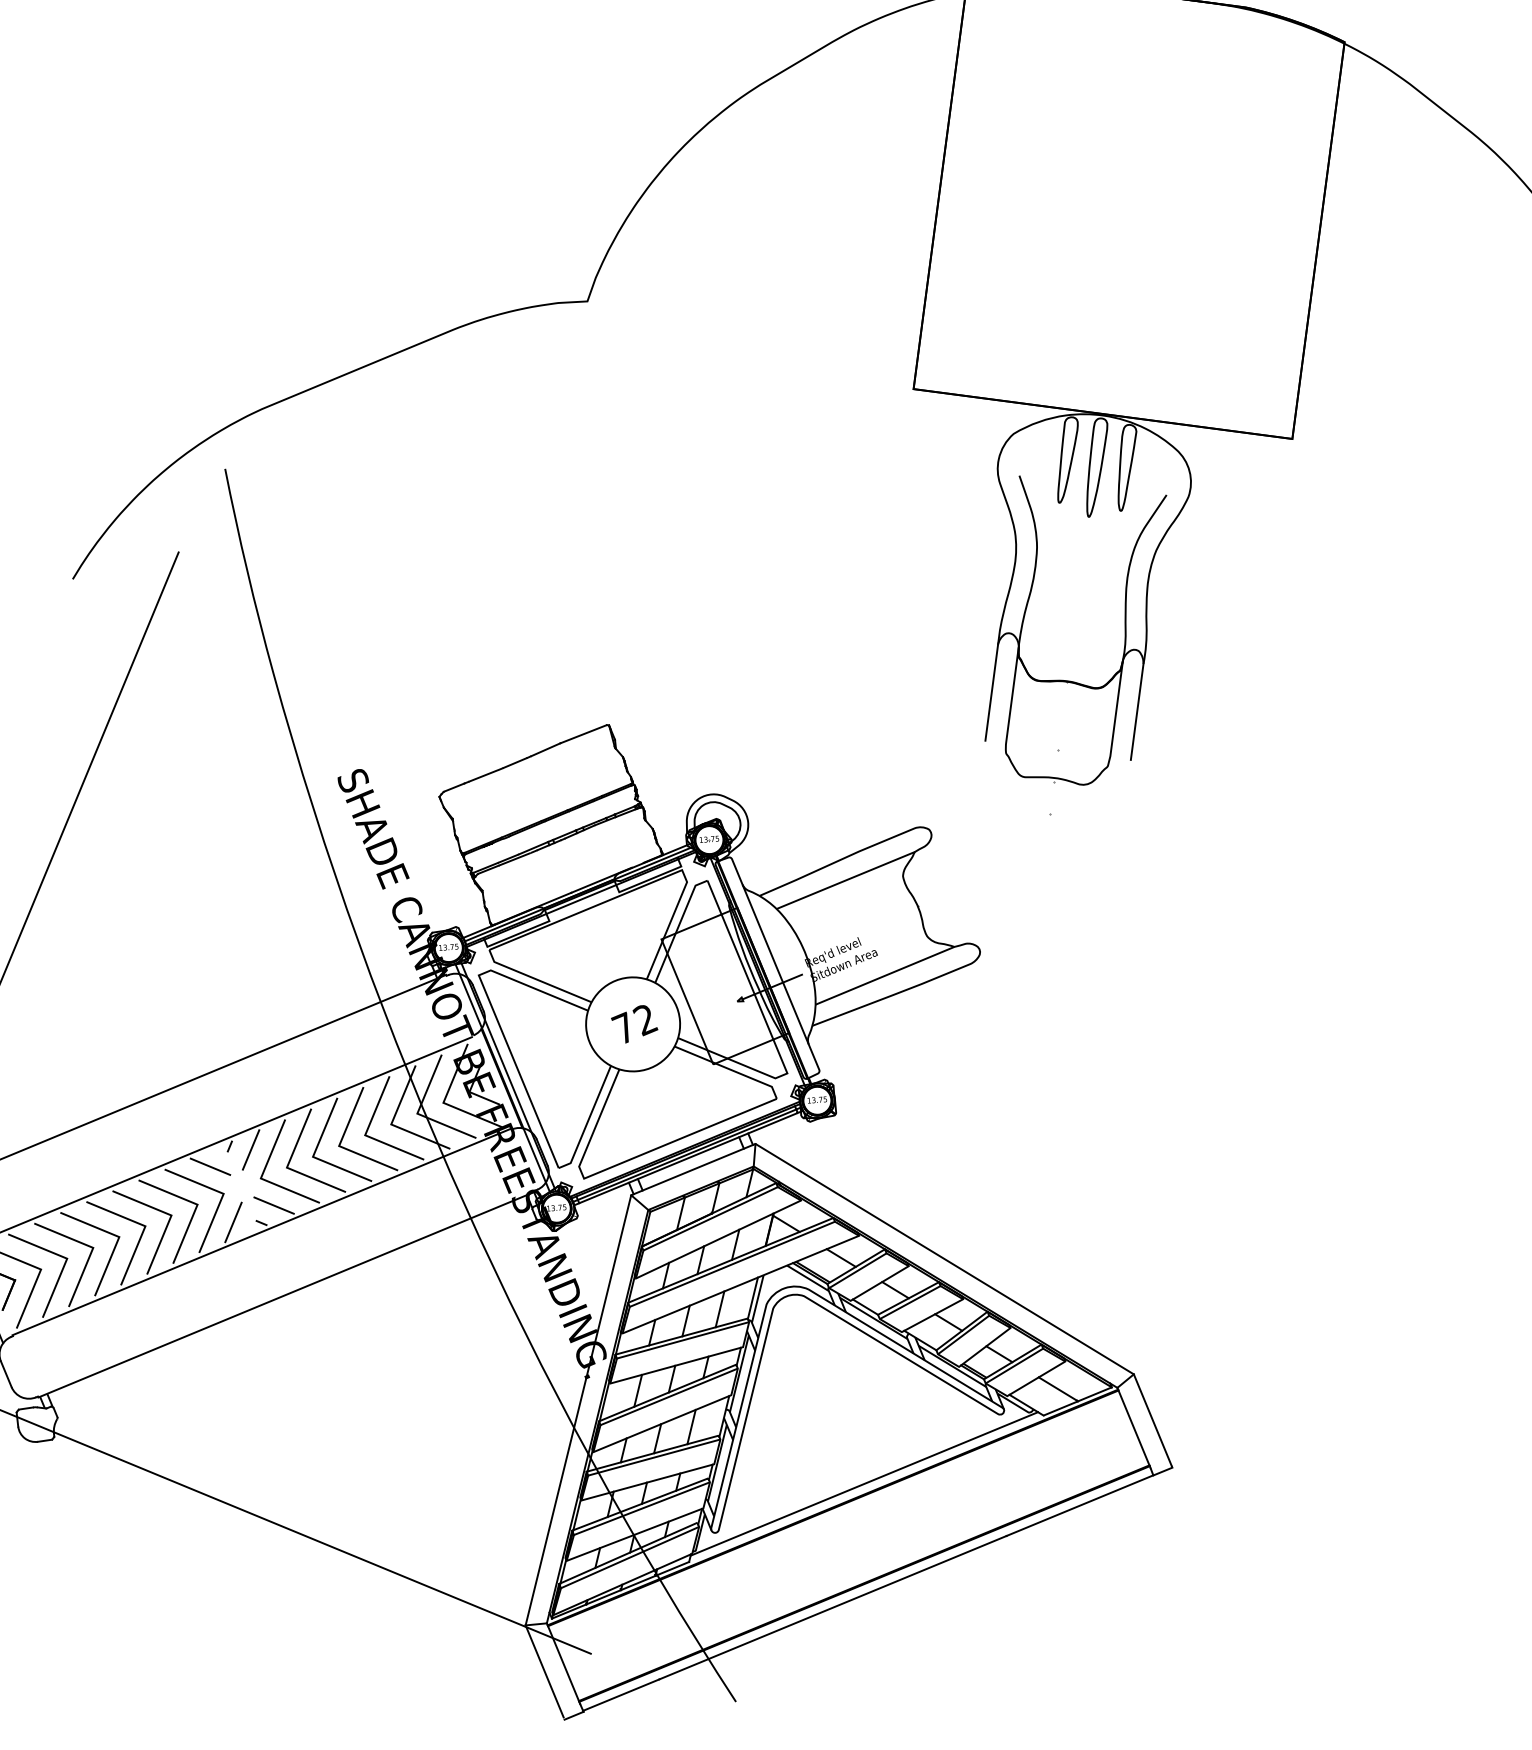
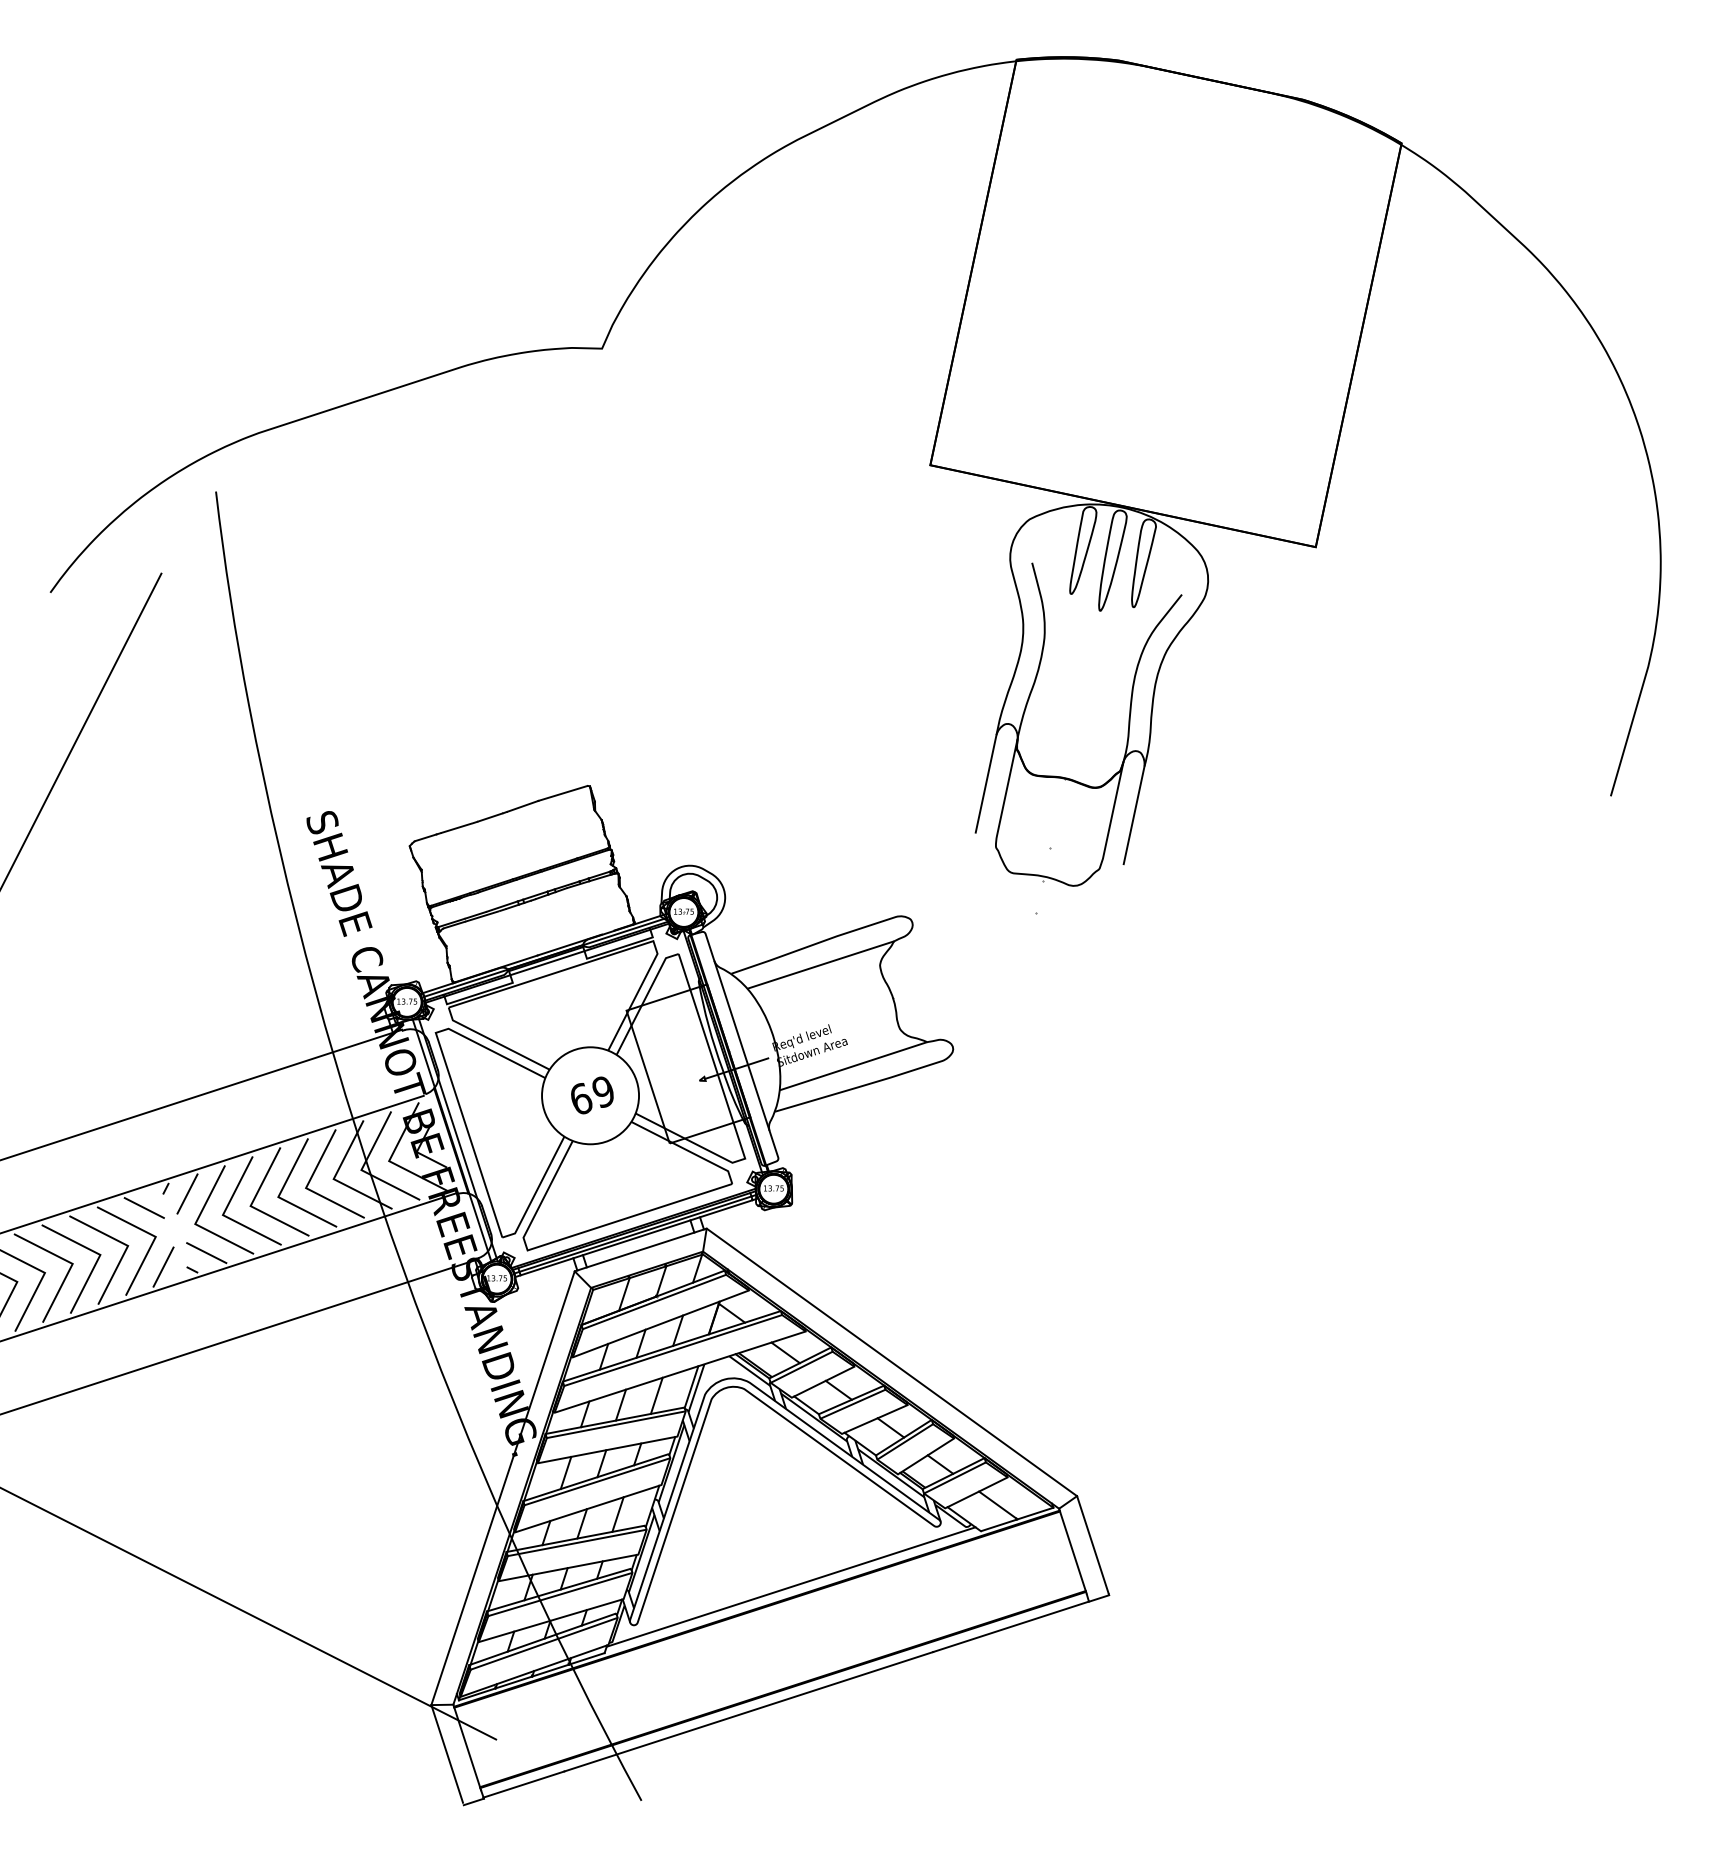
text: (634, 1024) -> (591, 1095), 72 -> 69

